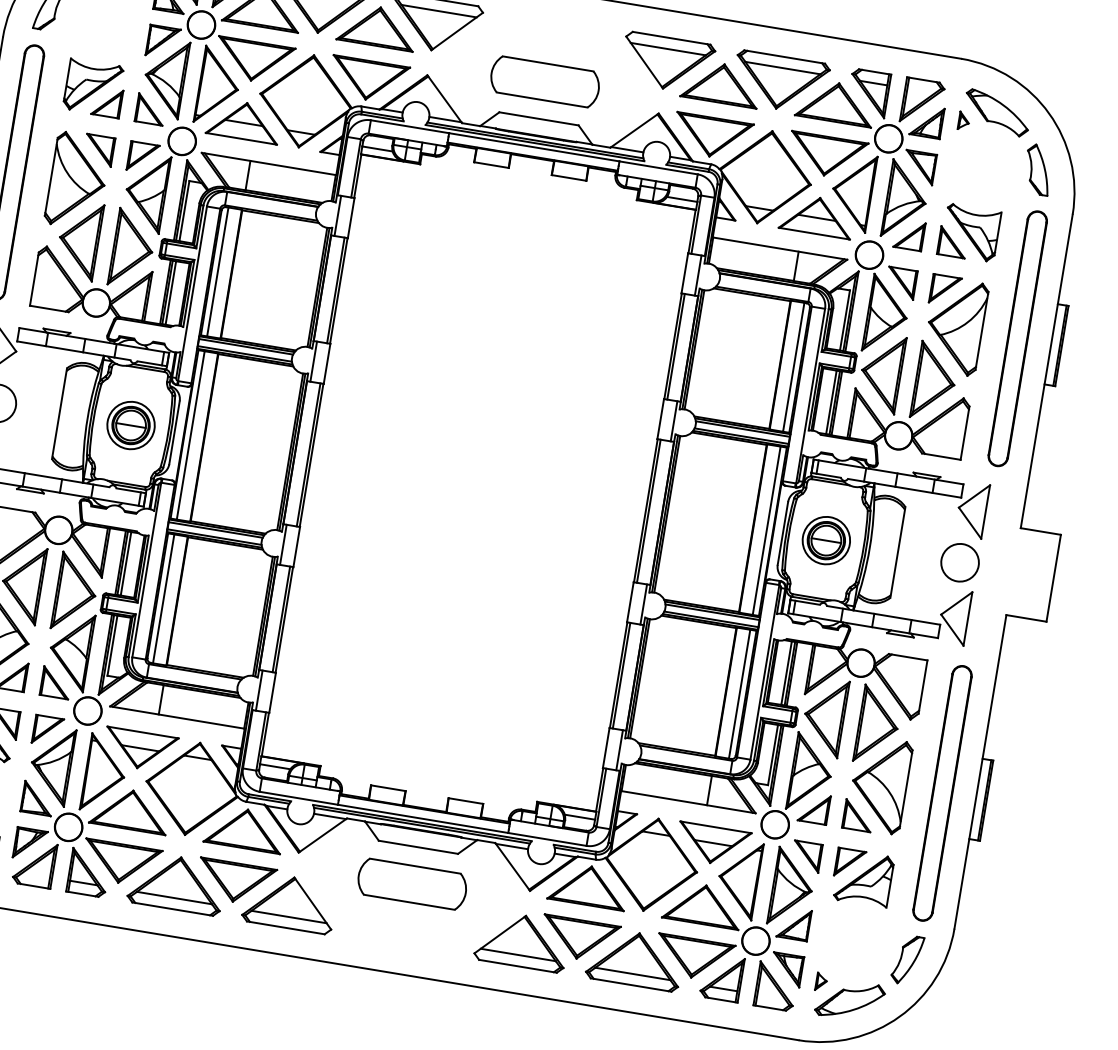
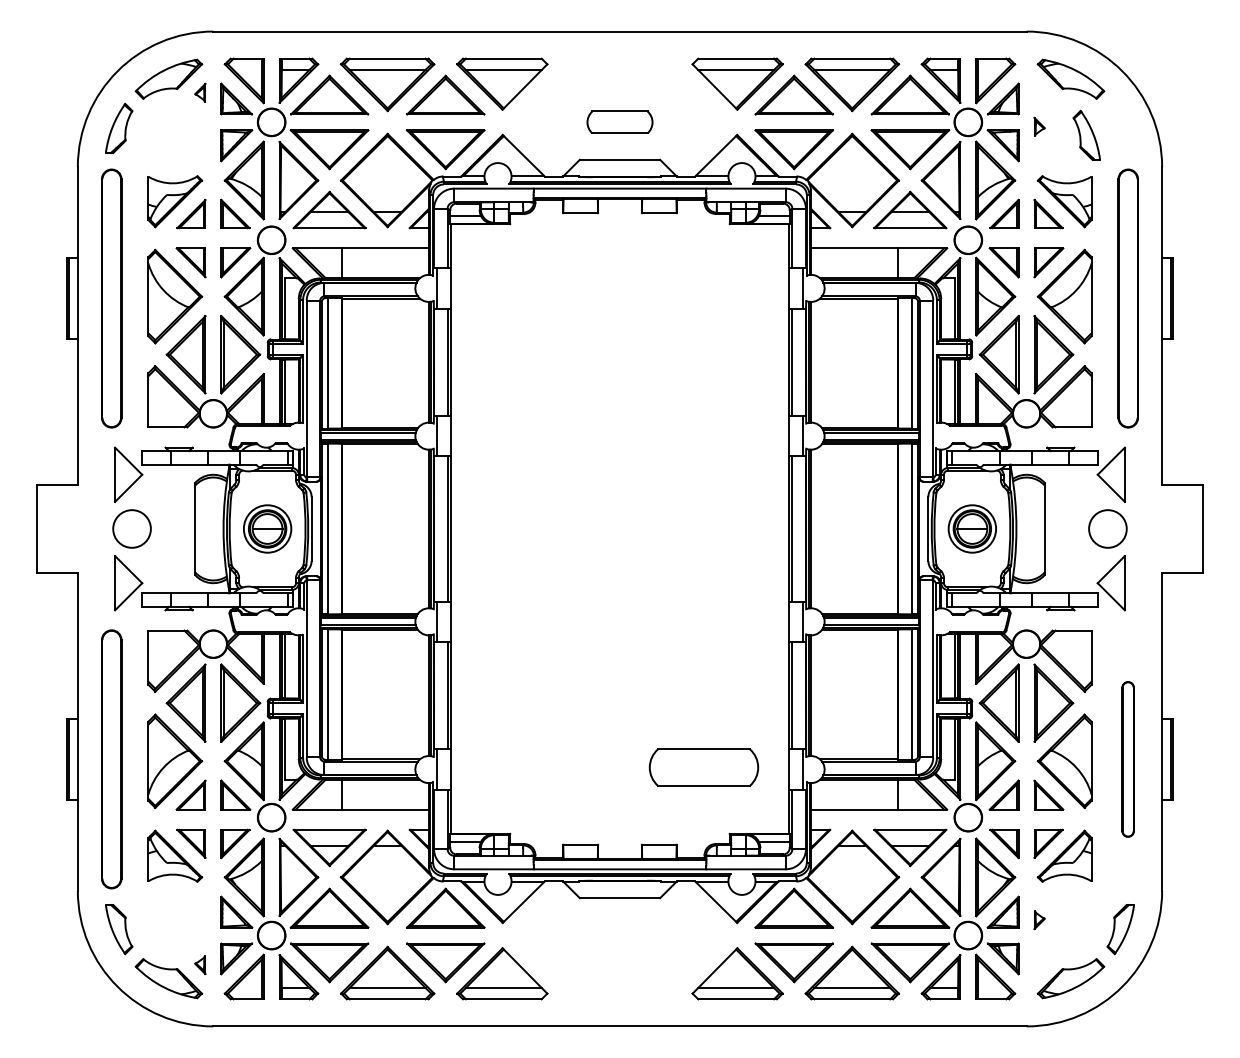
part: (544, 81) -> (619, 122), size x0.6
part: (963, 120) -> (1039, 126), moved
part: (1038, 168) -> (1086, 134), moved
part: (941, 793) -> (1127, 759), size x0.6
part: (411, 884) -> (703, 767), moved
part: (821, 982) -> (1039, 920), moved

